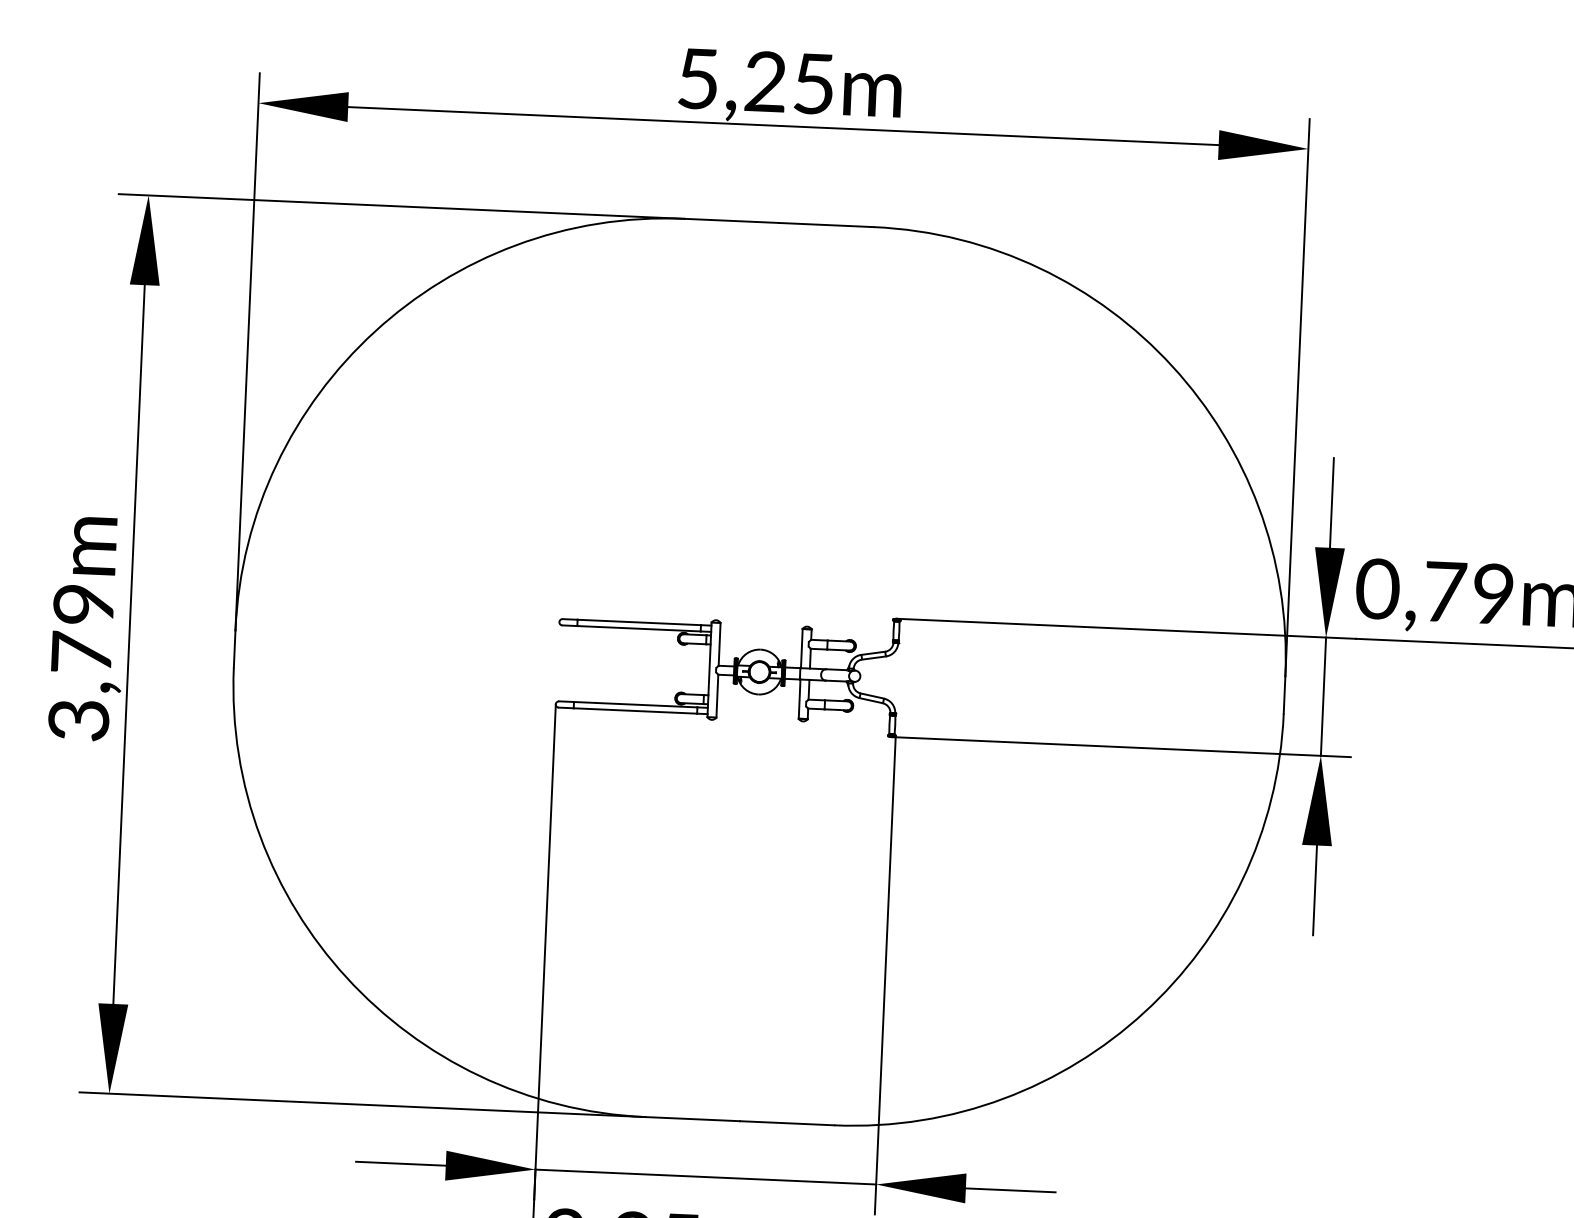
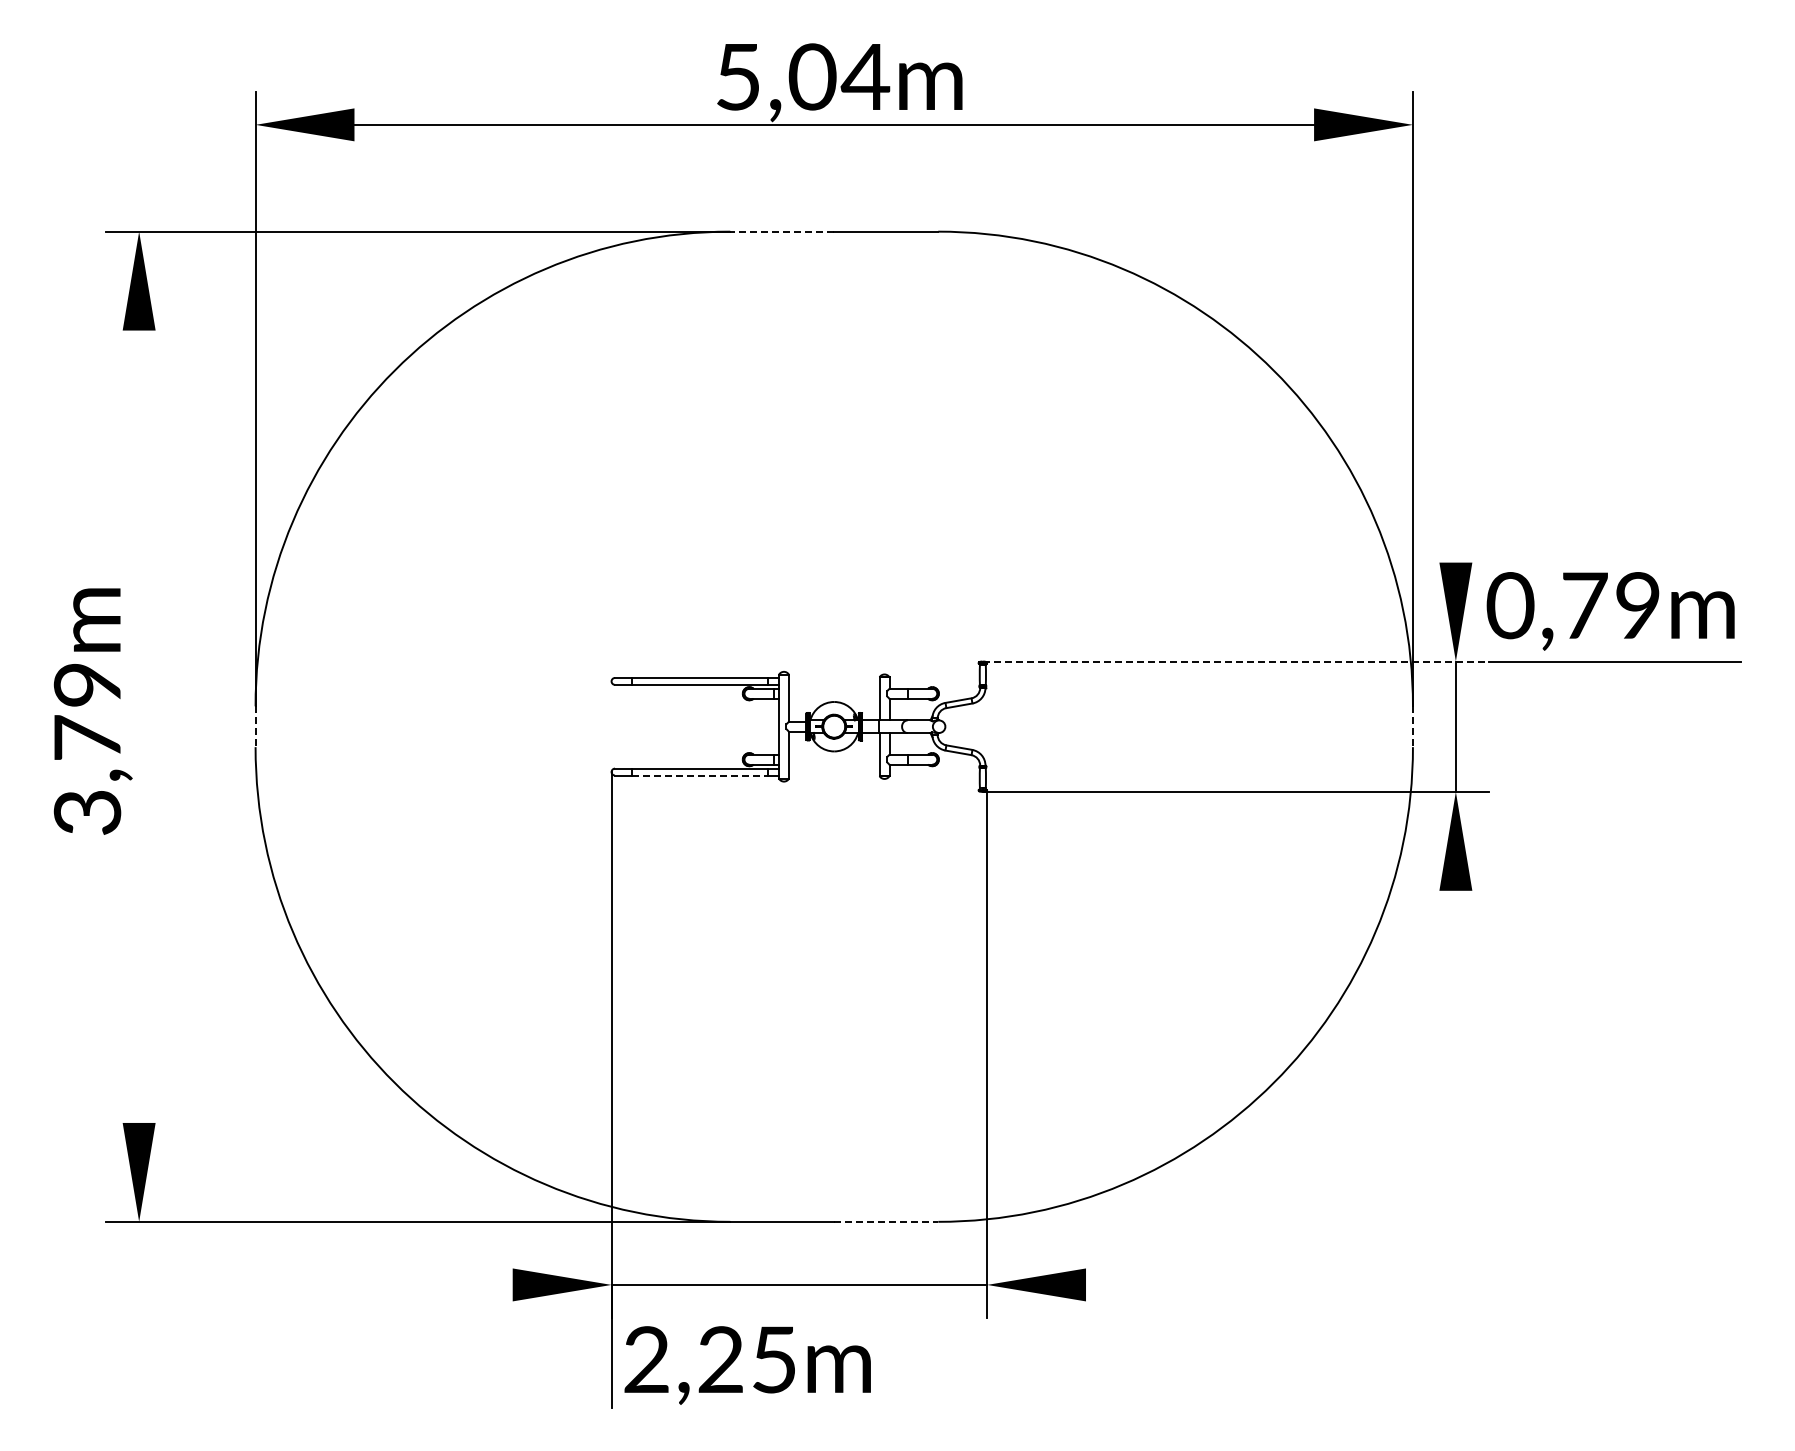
text: (790, 82) -> (839, 76), 5,25m -> 5,04m
line: (732, 220) -> (782, 231), solid -> dashed
line: (1331, 502) -> (1455, 512), removed
line: (1126, 628) -> (1235, 661), solid -> dashed
line: (129, 644) -> (139, 726), removed
line: (234, 649) -> (255, 727), solid -> dashed
line: (1284, 695) -> (1412, 727), solid -> dashed
line: (636, 711) -> (700, 775), solid -> dashed
line: (1314, 889) -> (1455, 939), removed
line: (787, 1122) -> (886, 1221), solid -> dashed
line: (400, 1163) -> (462, 1284), removed
line: (1010, 1189) -> (1135, 1284), removed

